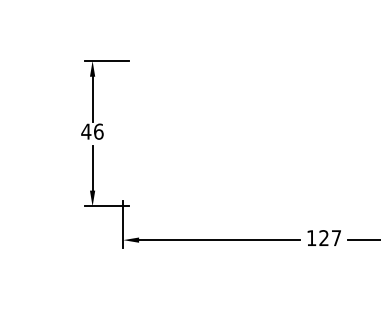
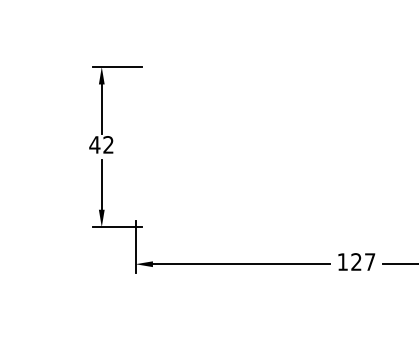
text: (98, 131) -> (108, 144), 46 -> 42

